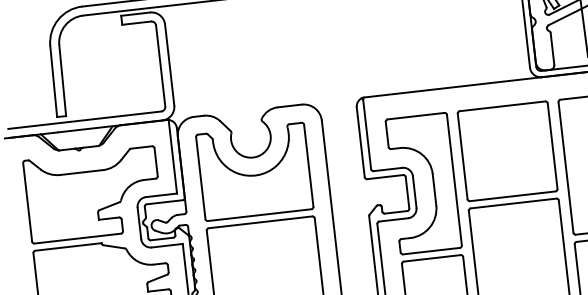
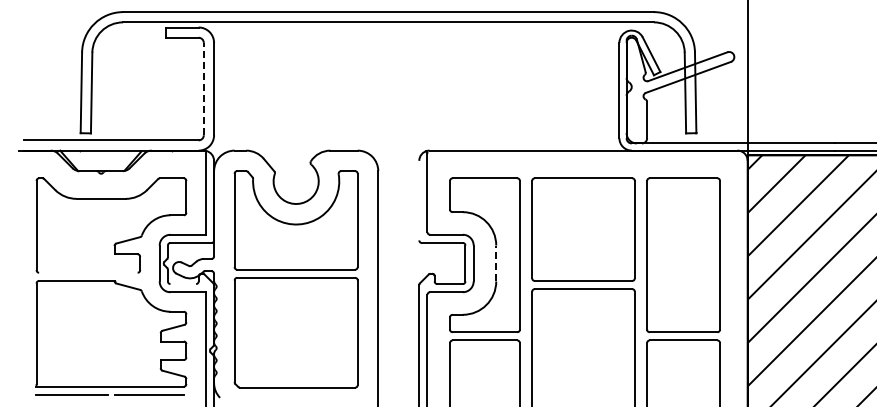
line: (160, 65) -> (203, 88), solid -> dashed
line: (360, 142) -> (419, 200), removed
line: (434, 189) -> (496, 263), solid -> dashed
line: (77, 238) -> (88, 272), removed
line: (162, 239) -> (183, 284), removed

